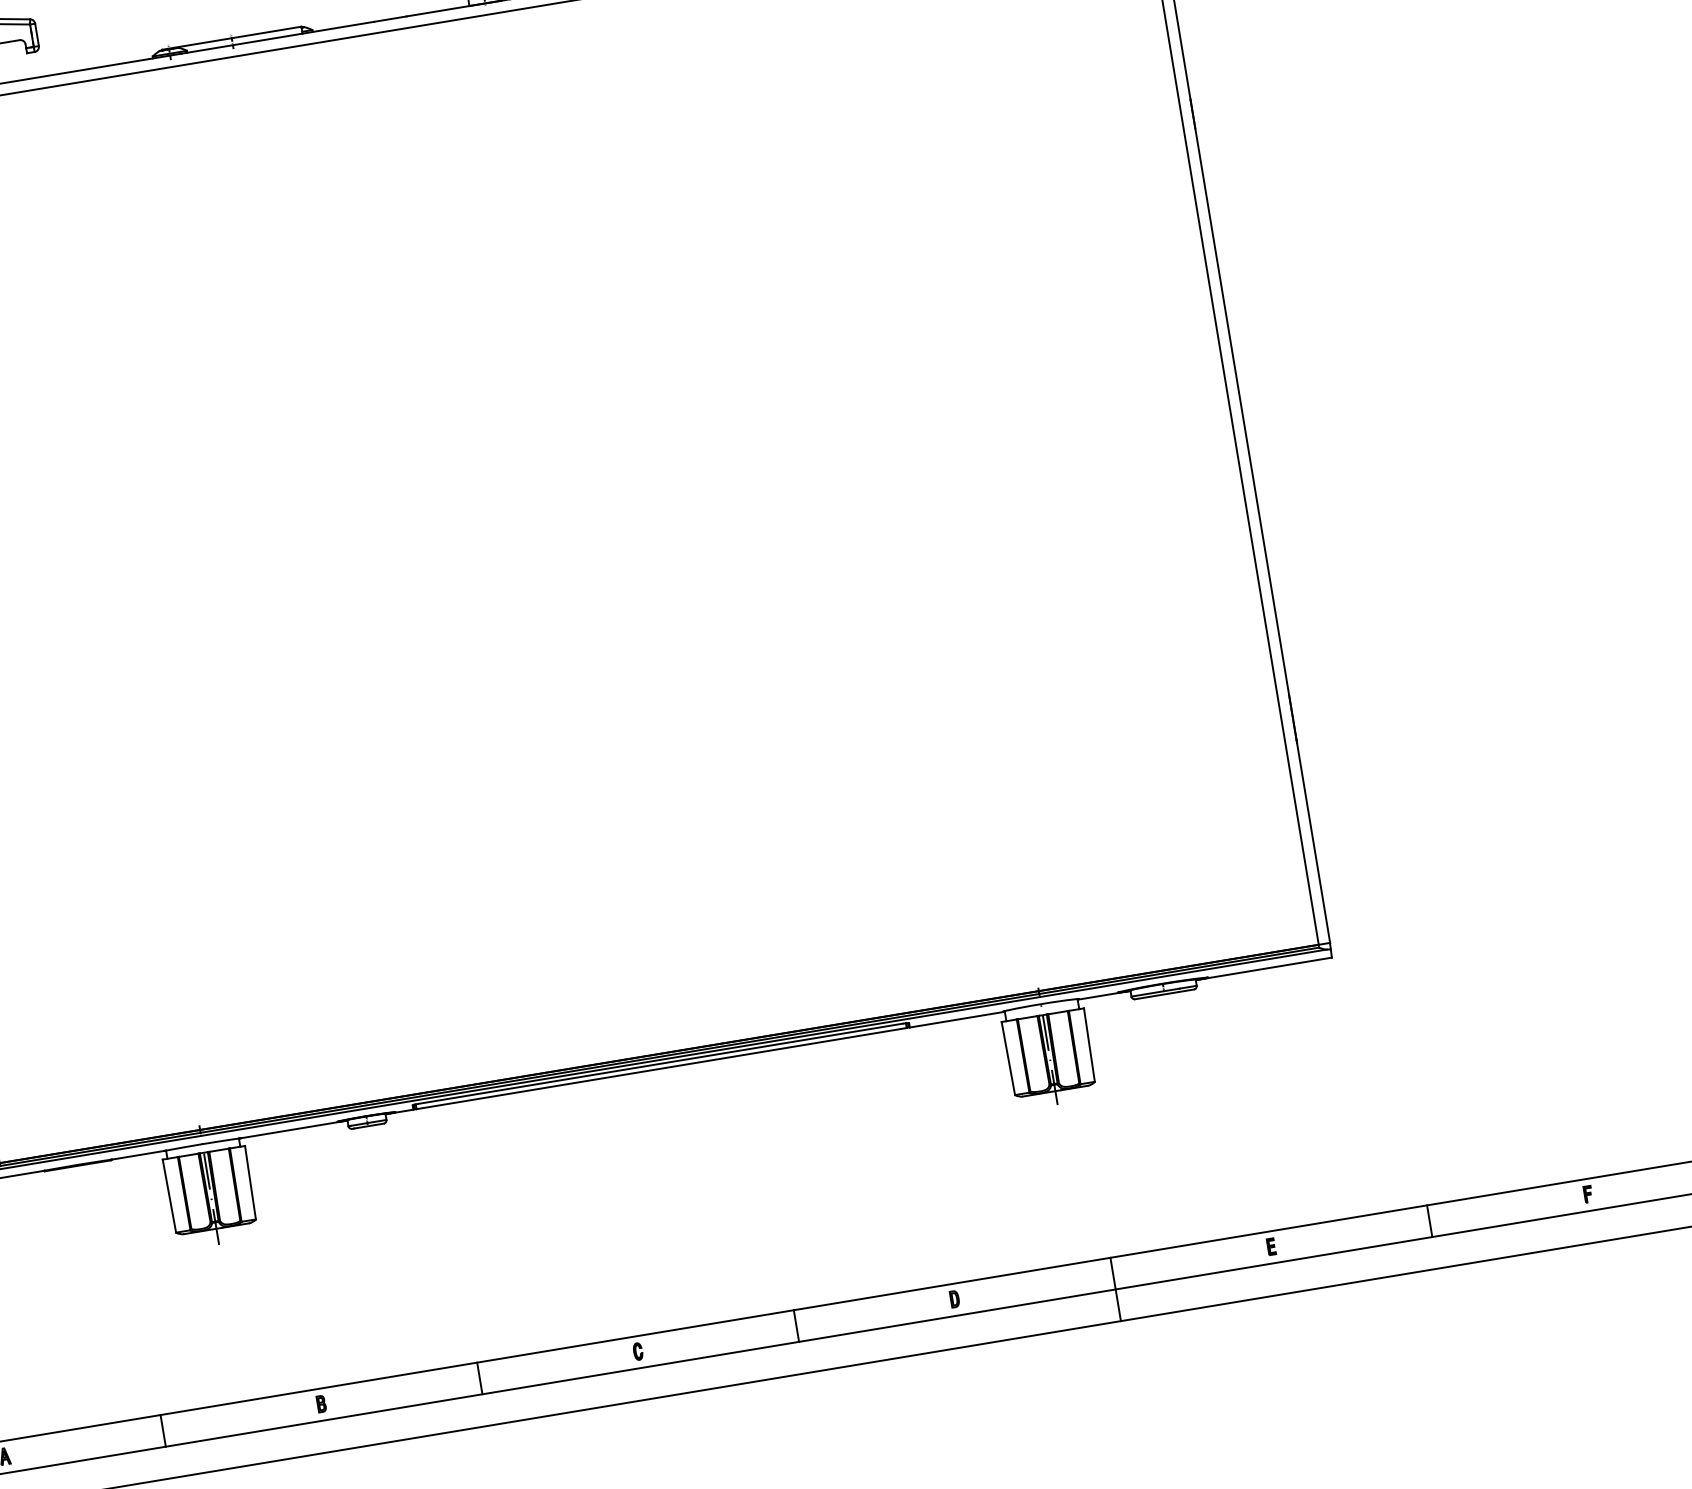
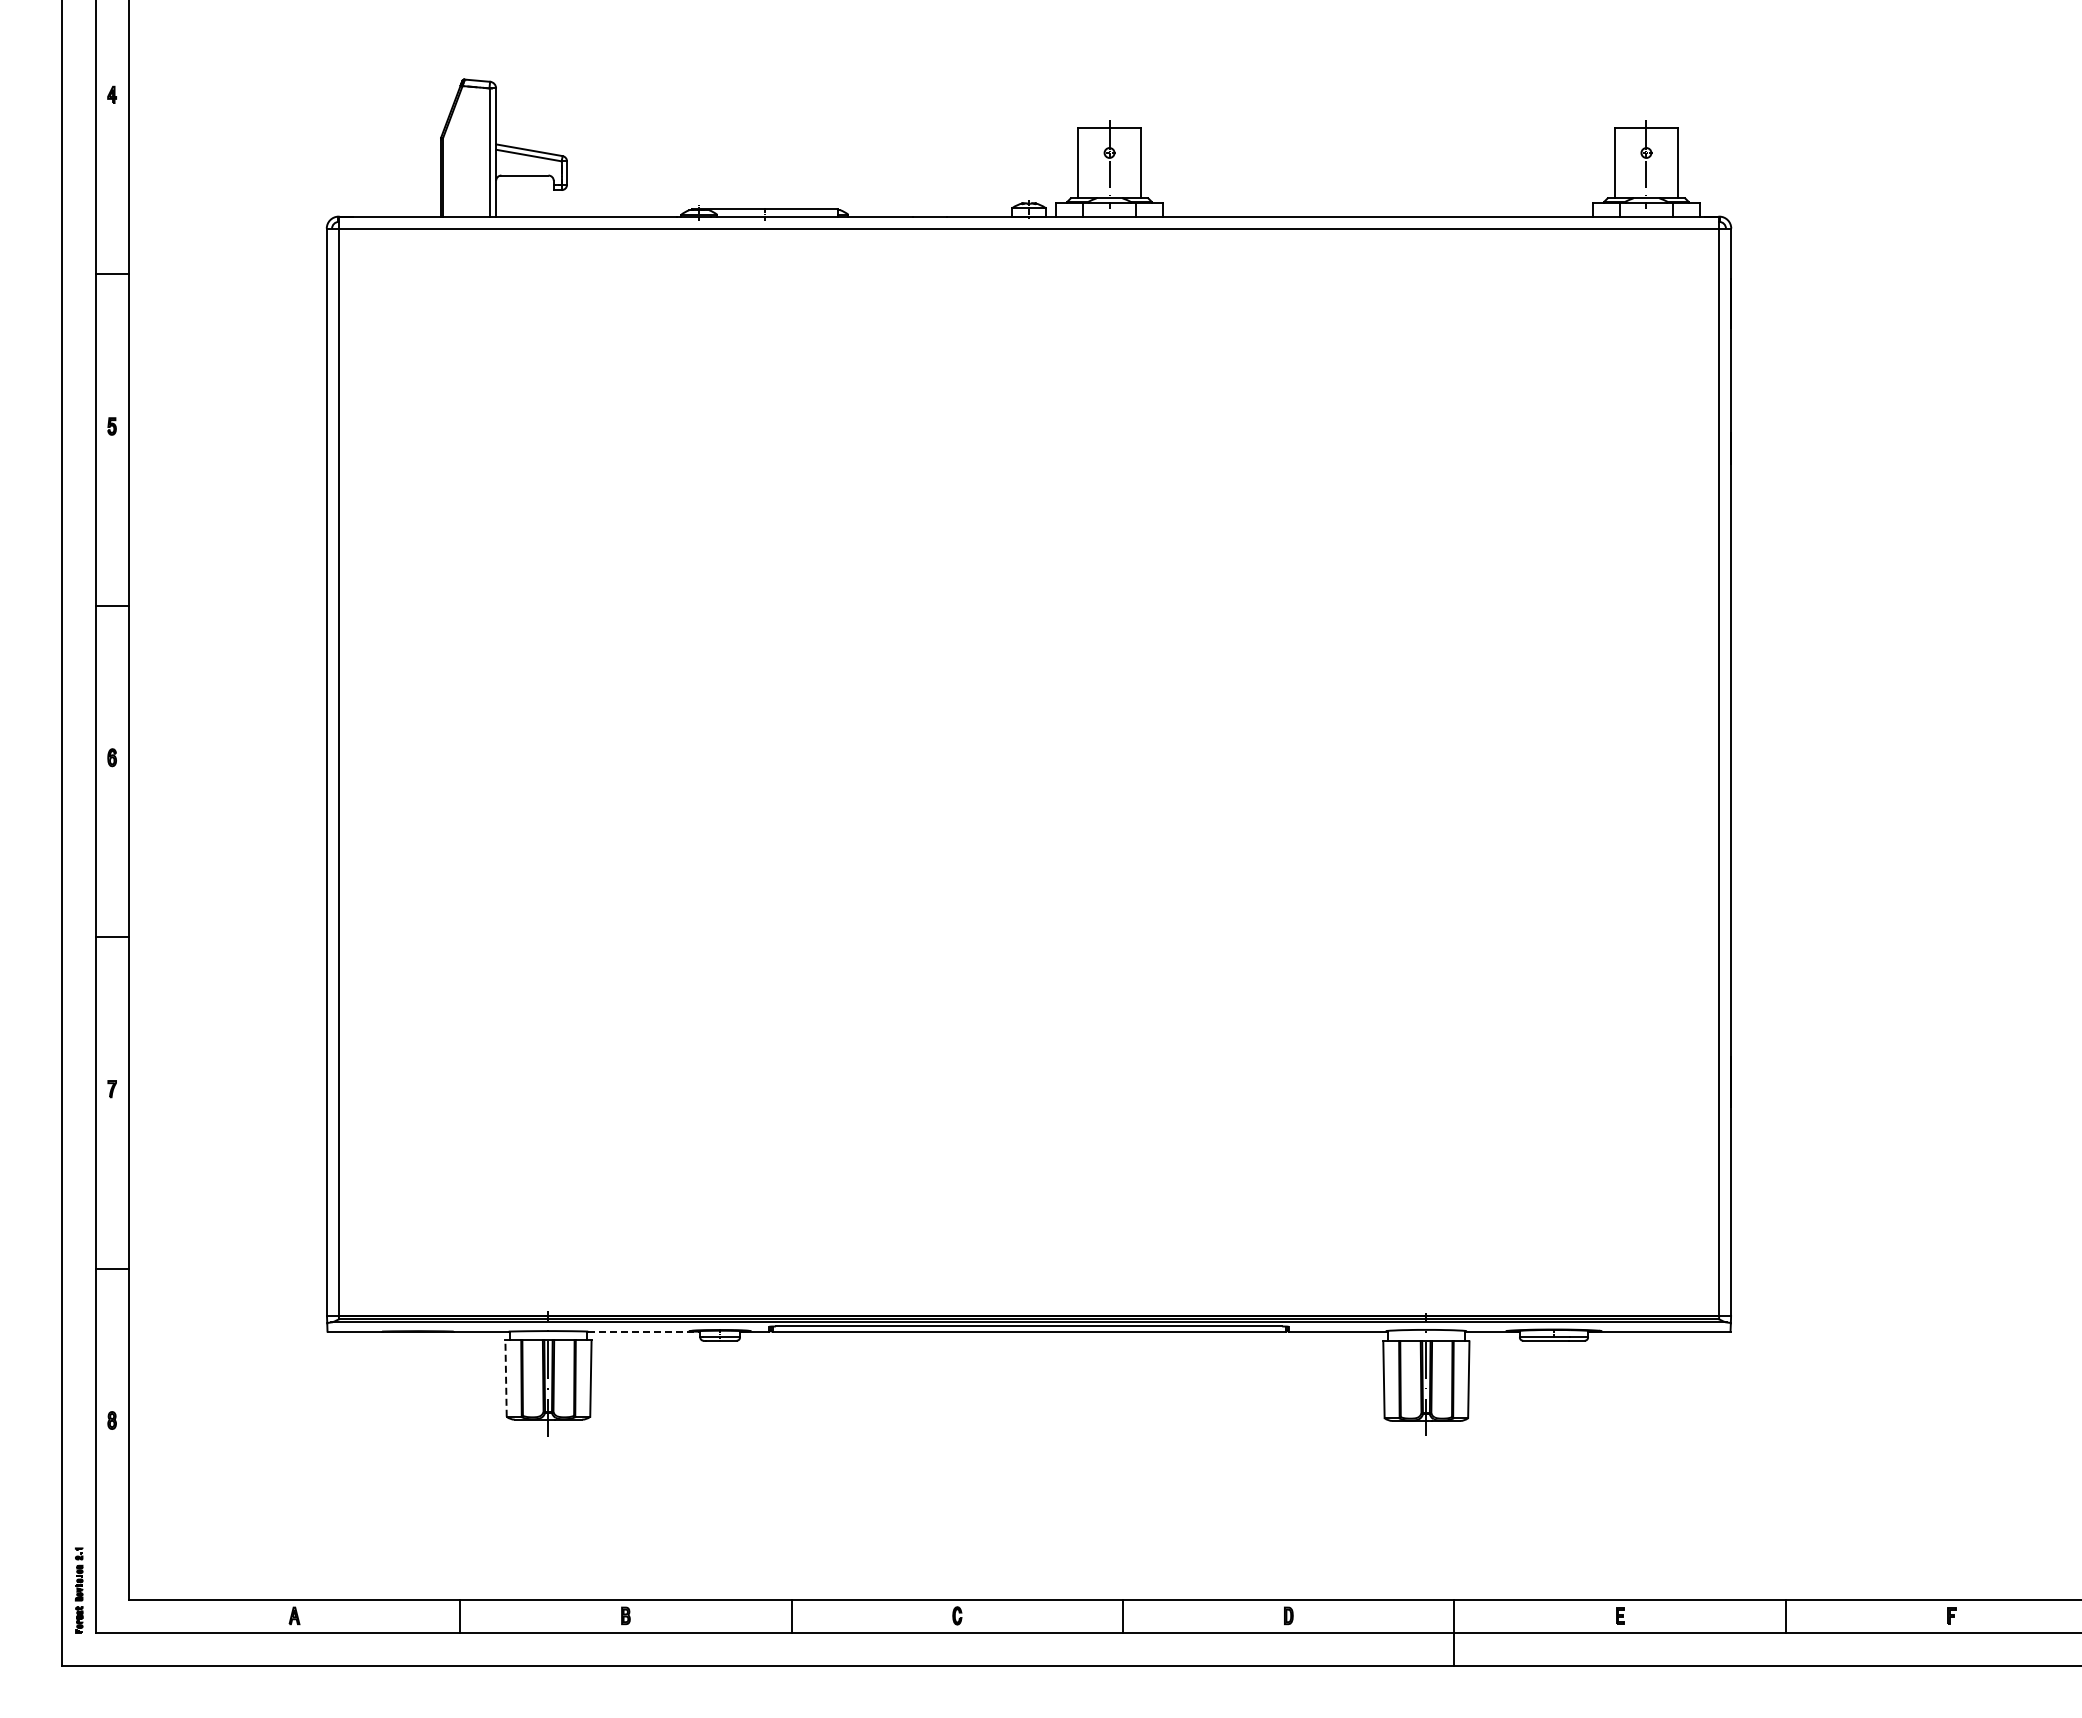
line: (294, 1129) -> (644, 1331), solid -> dashed
line: (169, 1195) -> (506, 1377), solid -> dashed

